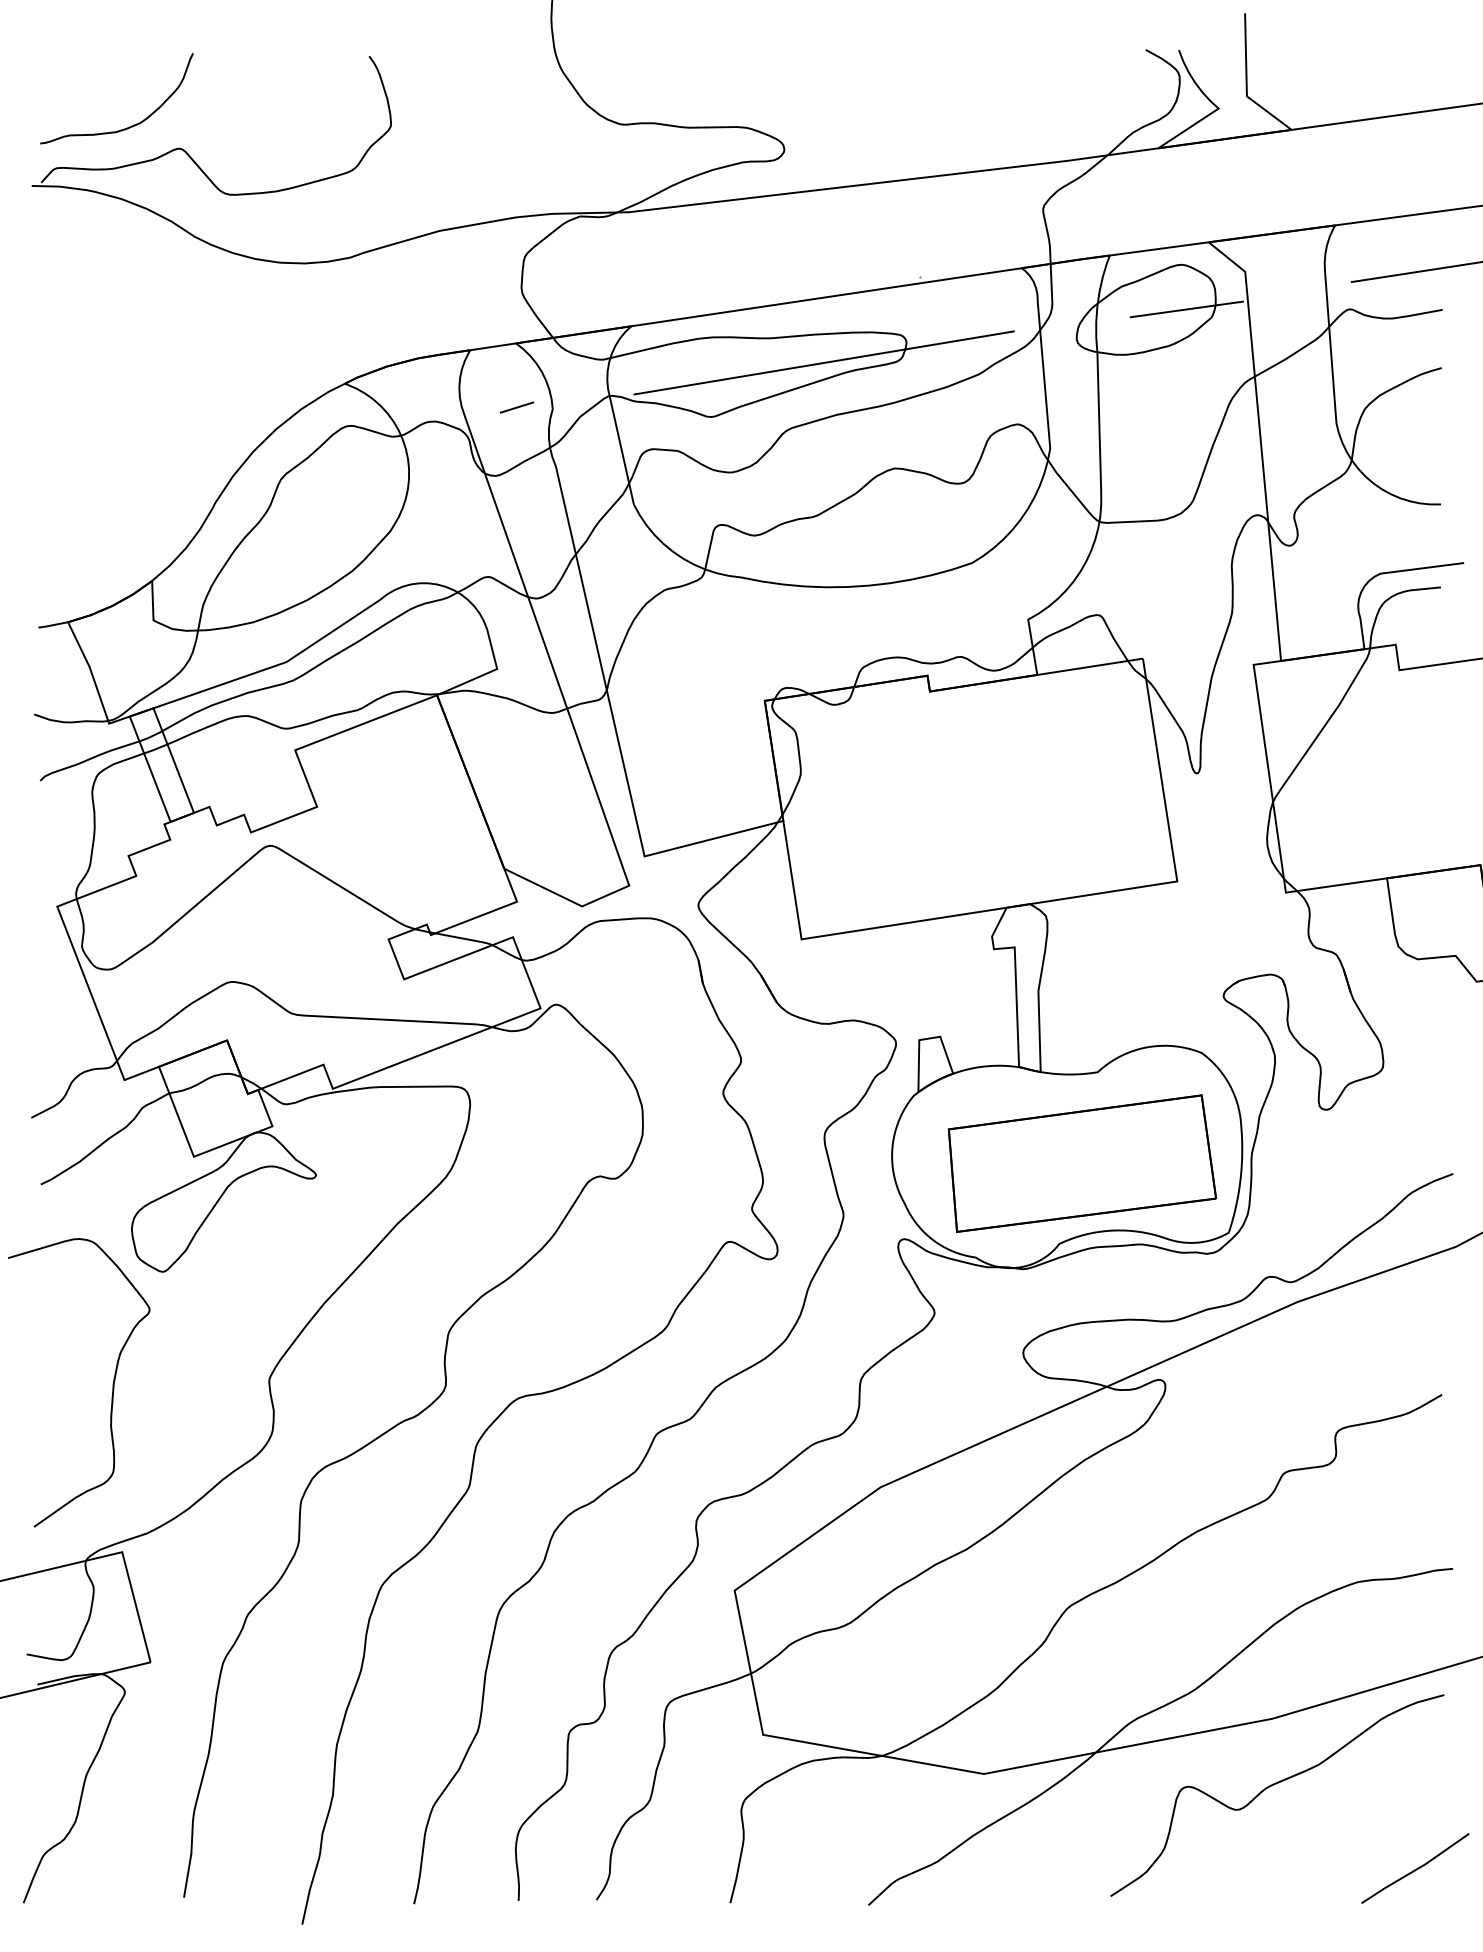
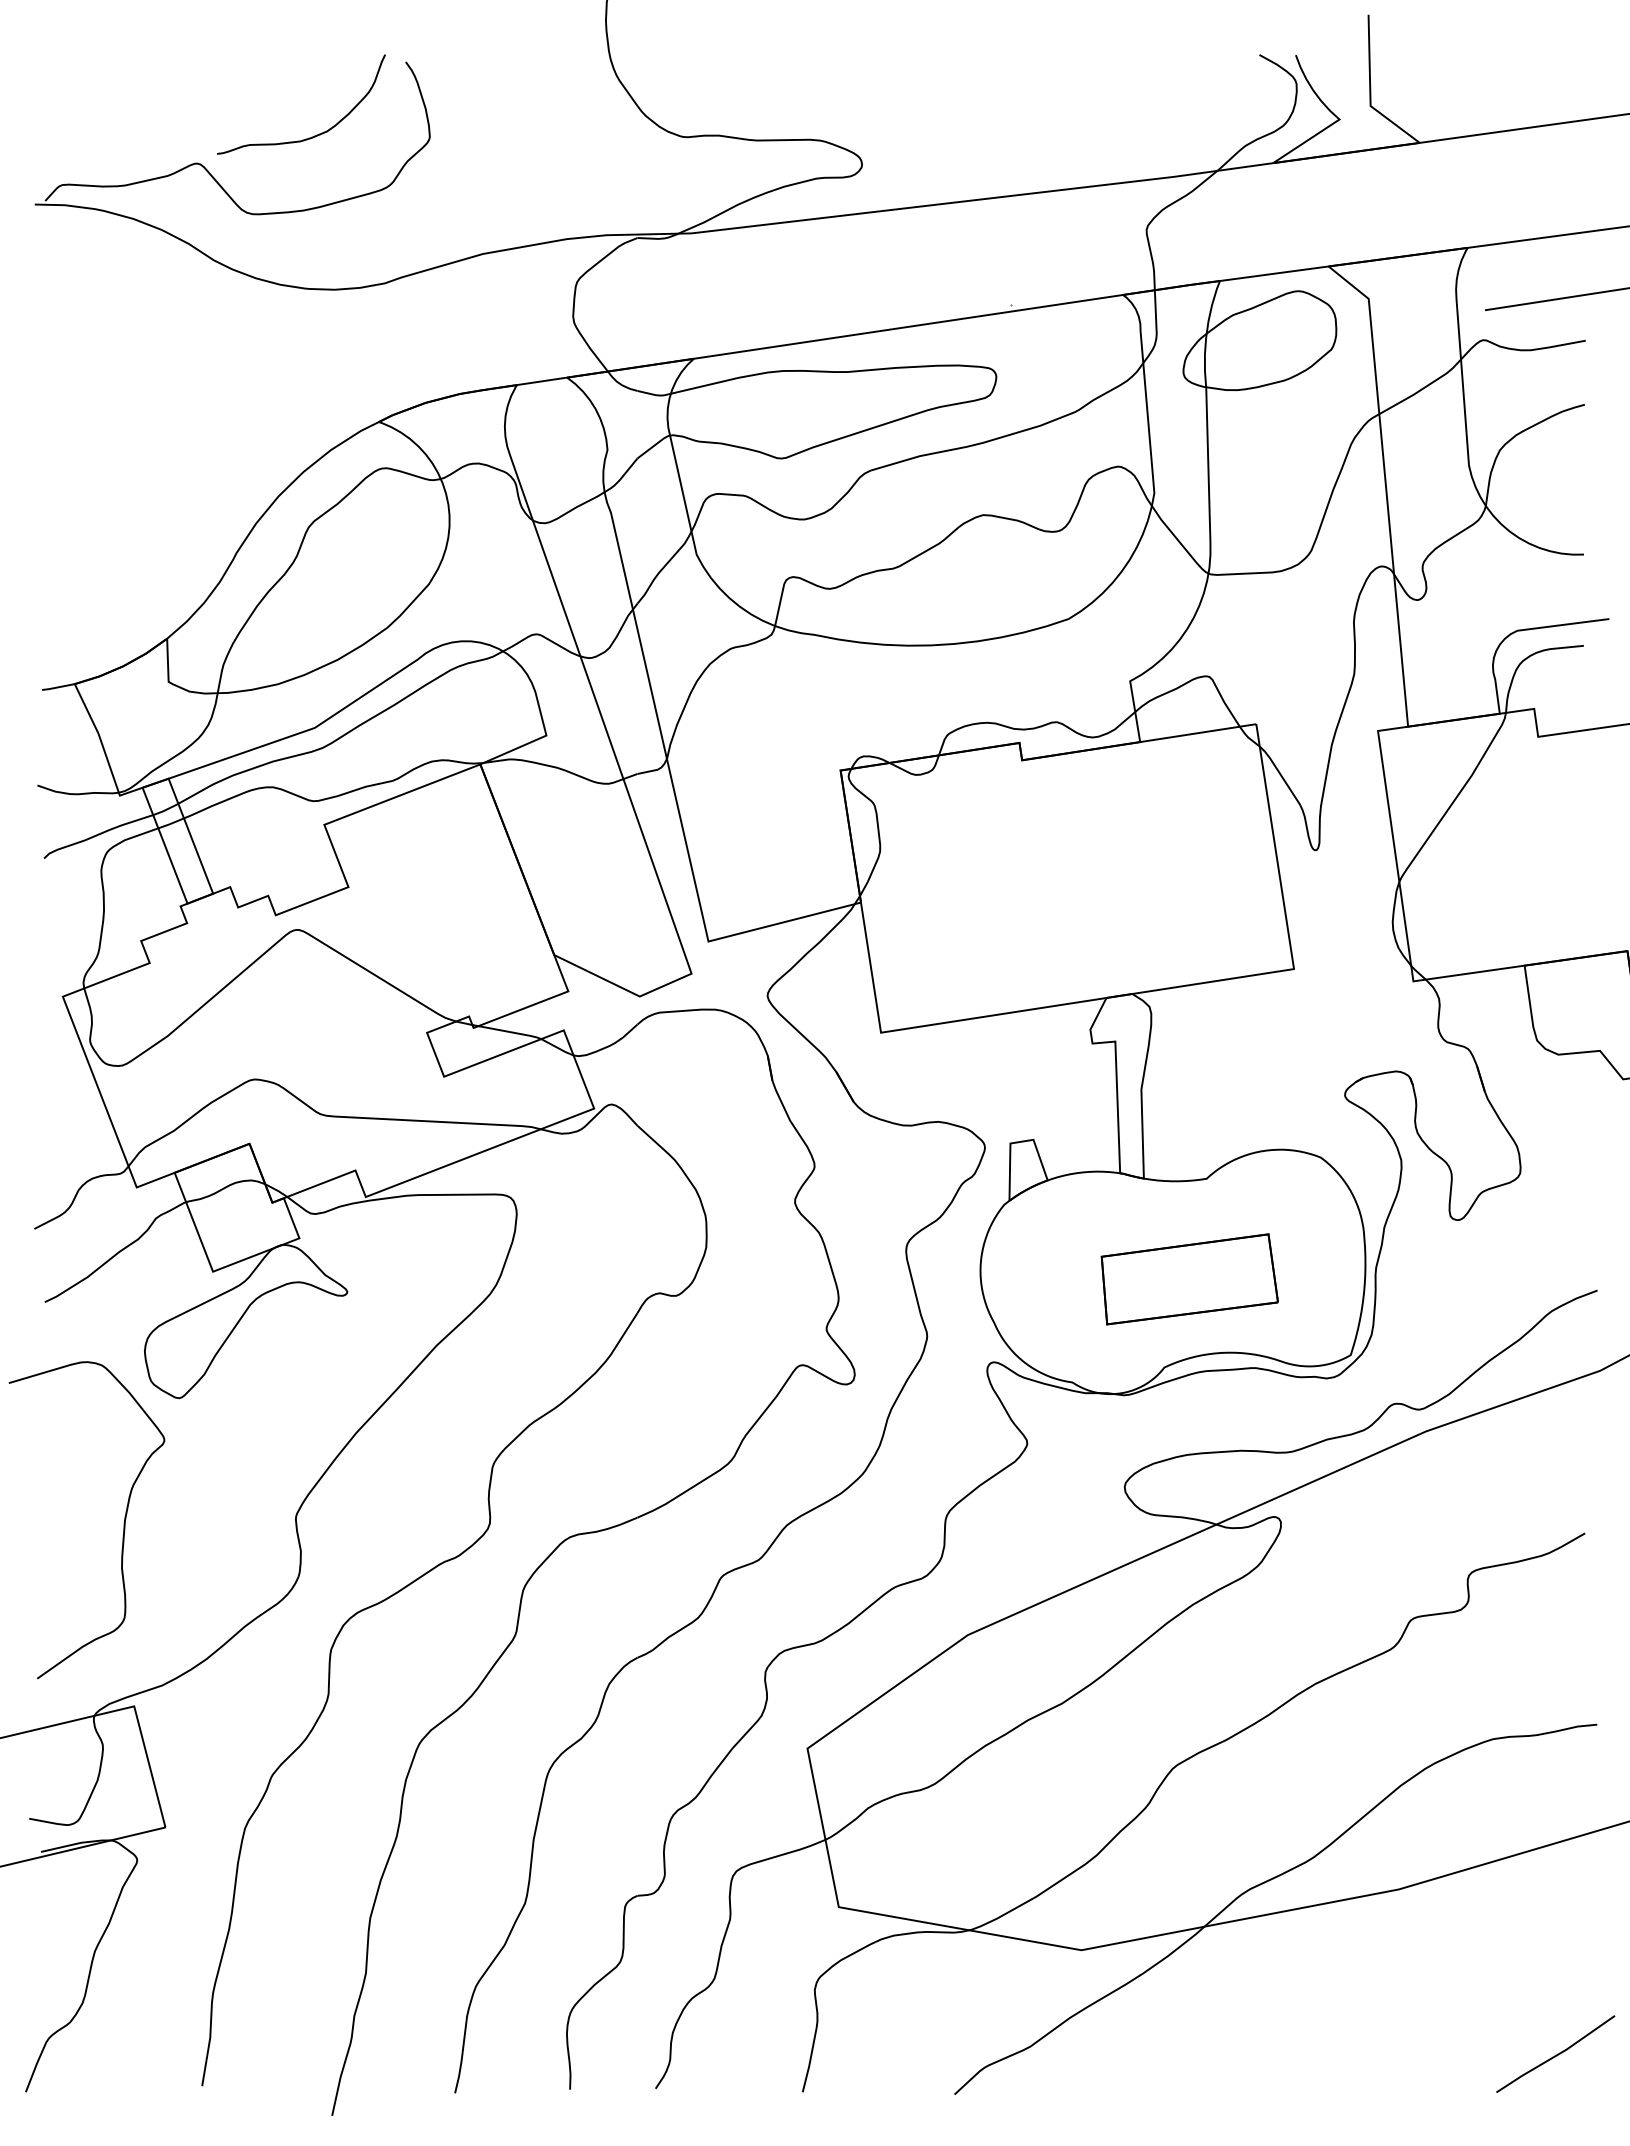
curve: (130, 125) -> (316, 134), moved
line: (1186, 308) -> (1304, 339), removed
line: (823, 362) -> (905, 398), removed
line: (516, 406) -> (567, 447), removed
part: (1082, 1163) -> (1189, 1279), size x0.6
curve: (1275, 1785) -> (1401, 1962), removed

